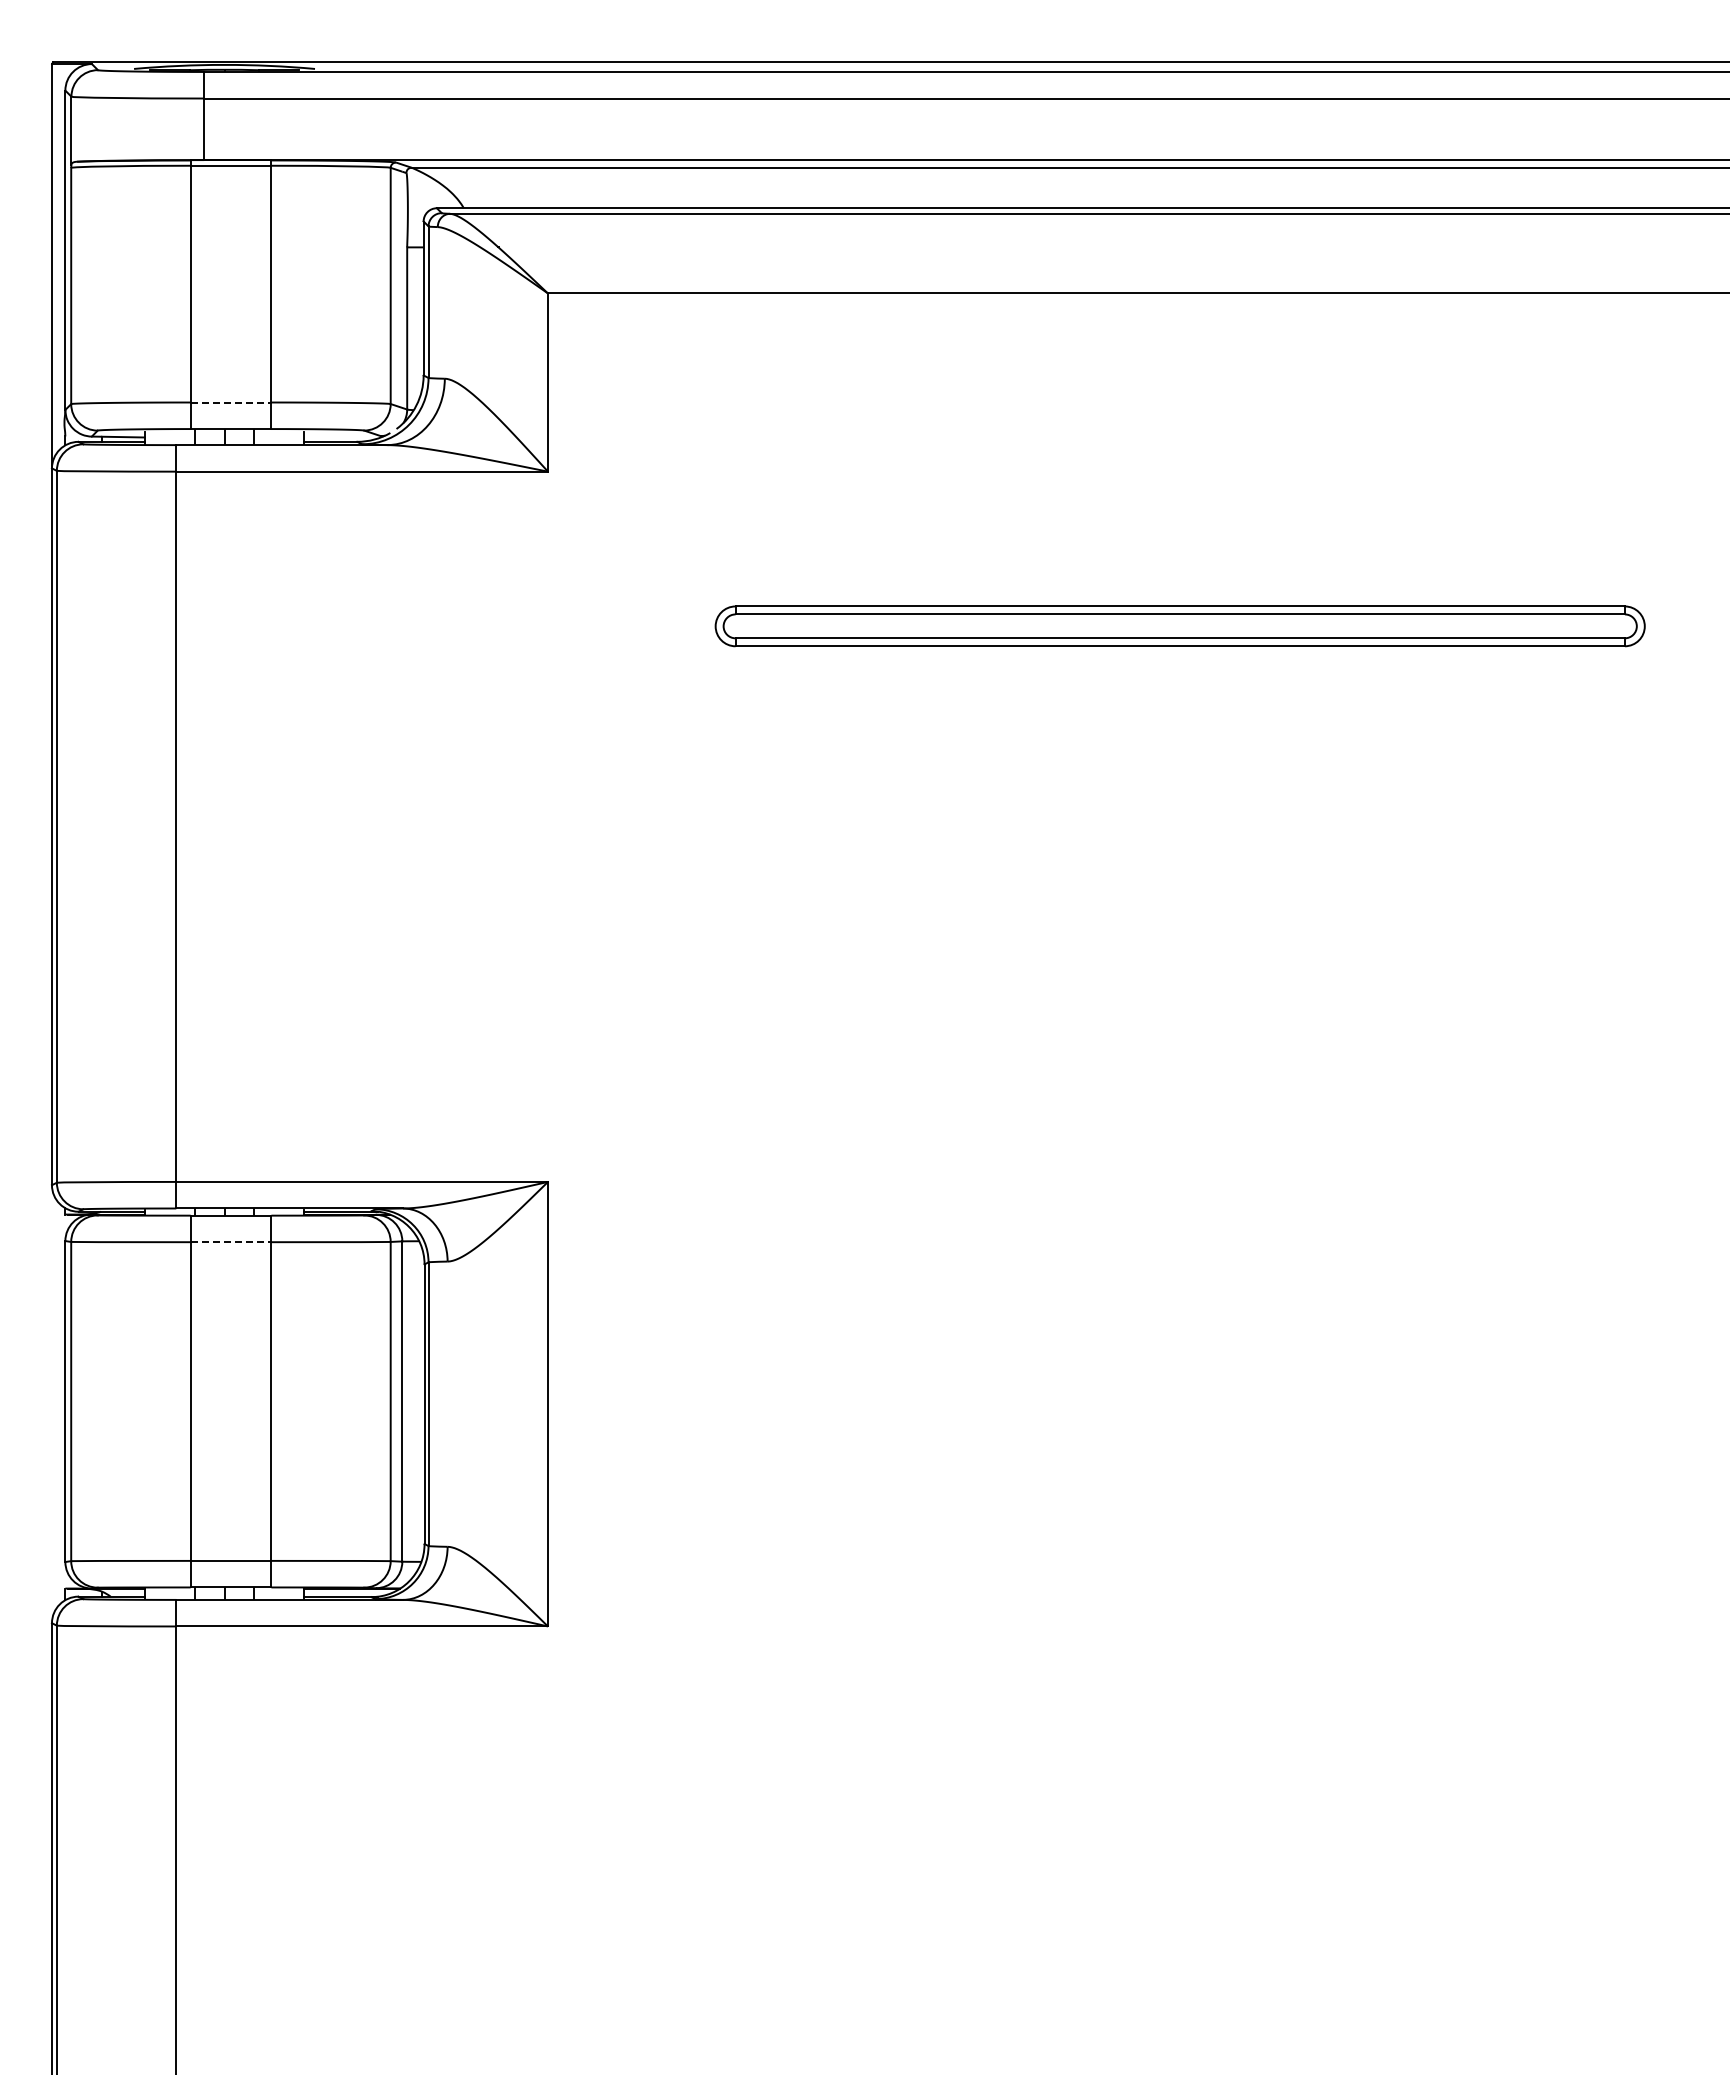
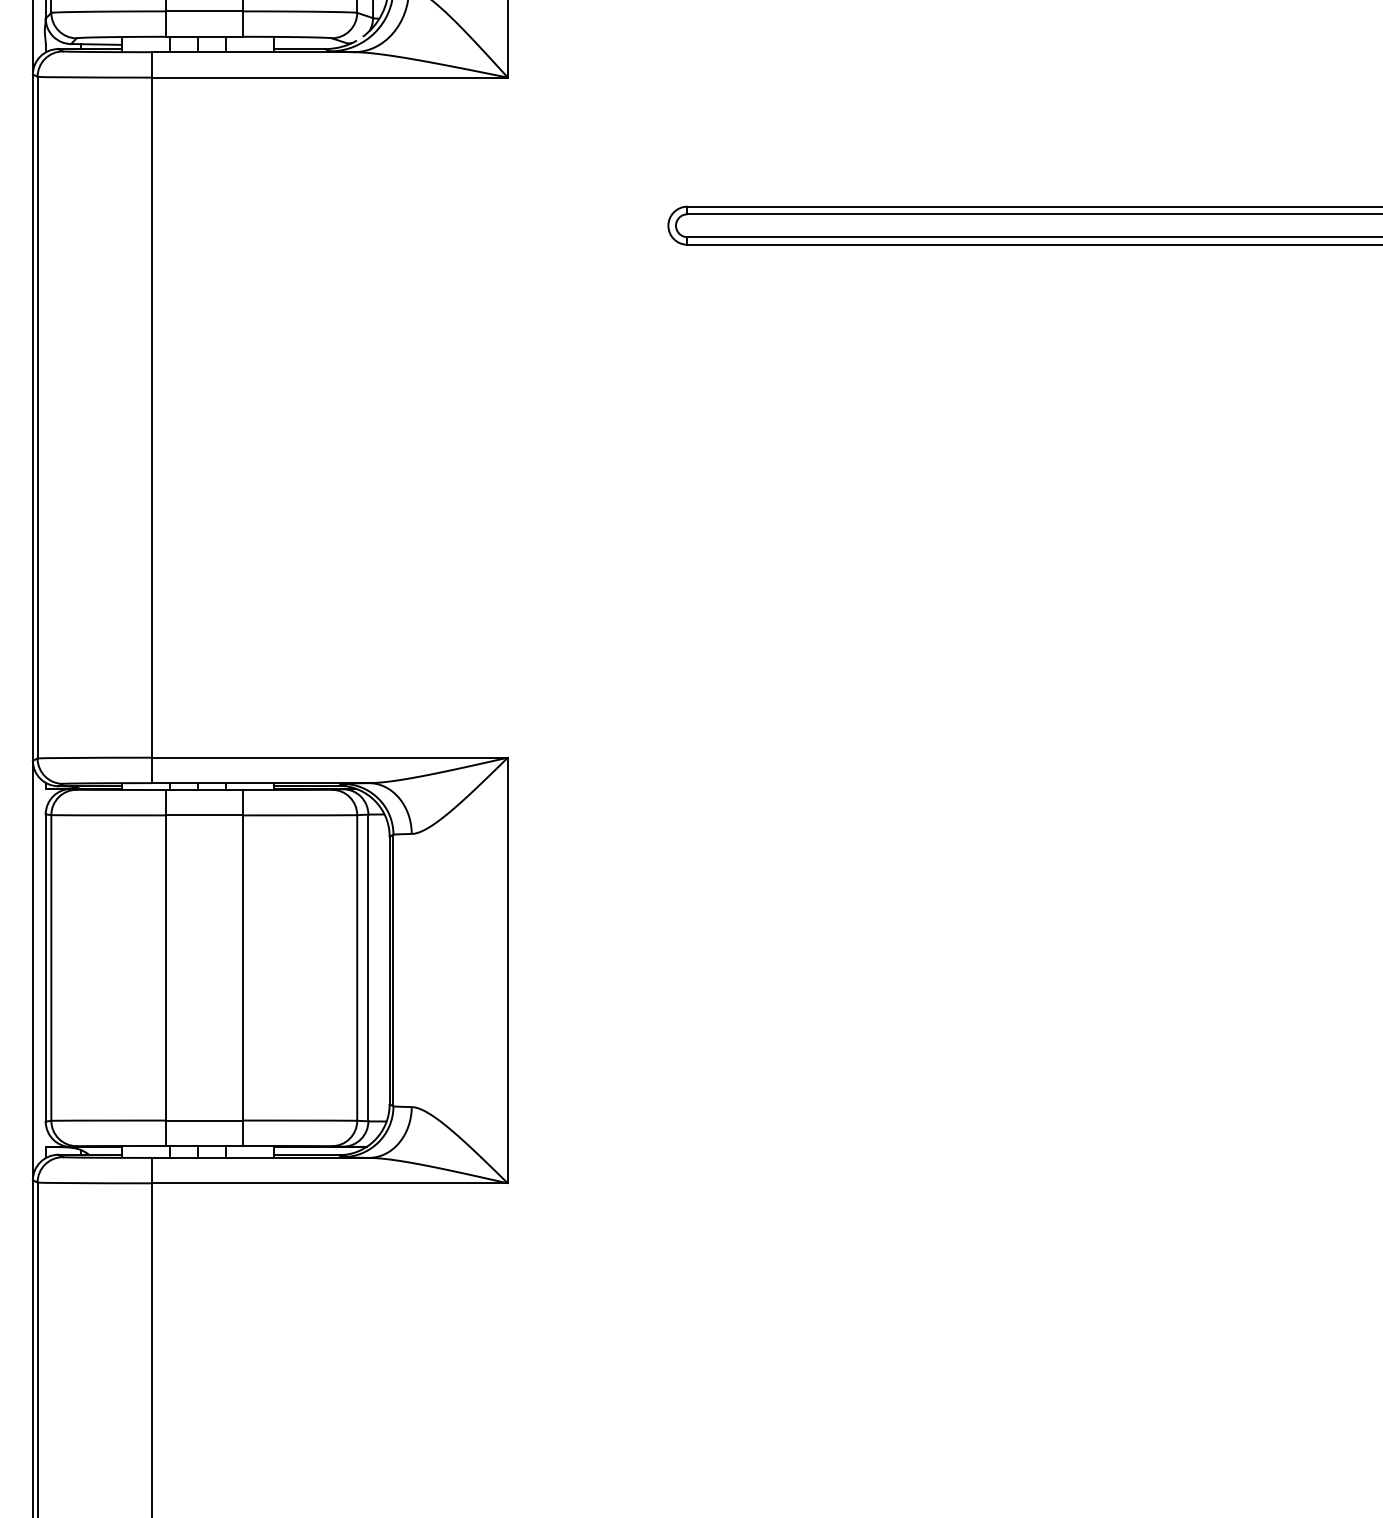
line: (231, 402) -> (204, 11), dashed -> solid
line: (231, 1242) -> (204, 815), dashed -> solid
line: (52, 1403) -> (33, 969), added

